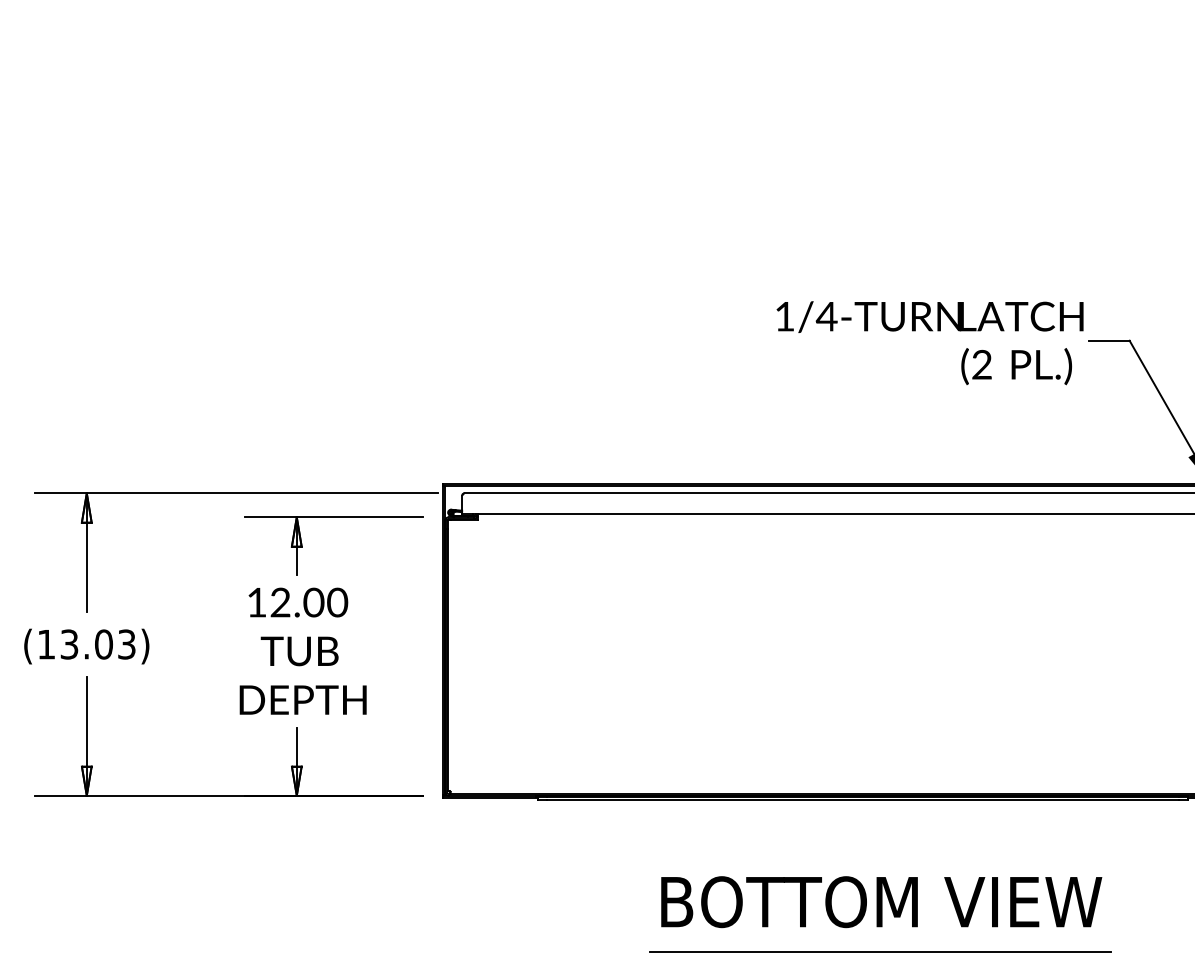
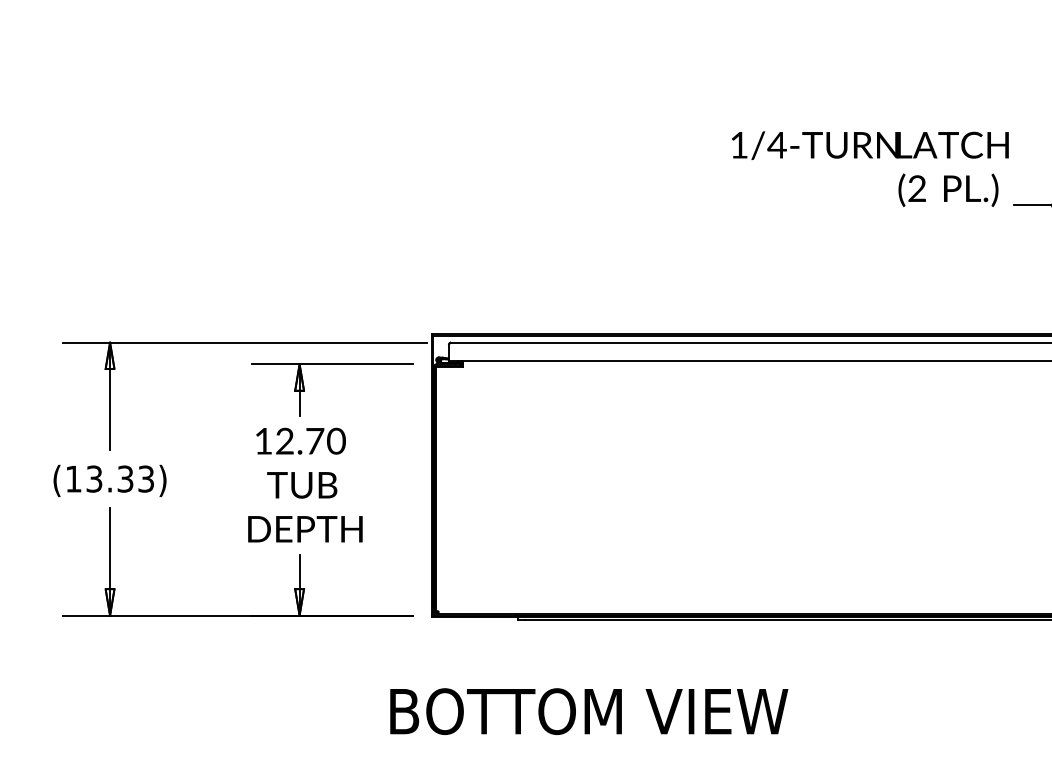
text: (929, 343) -> (869, 169), moved
text: (313, 602) -> (314, 441), 12.00 -> 12.70
text: (103, 644) -> (125, 479), (13.03) -> (13.33)
text: (881, 902) -> (589, 711), moved
line: (880, 951) -> (826, 756), removed

